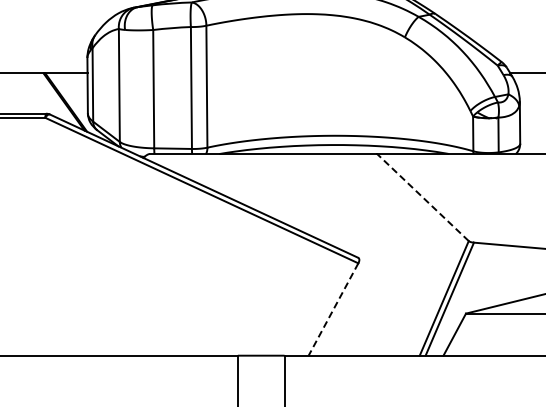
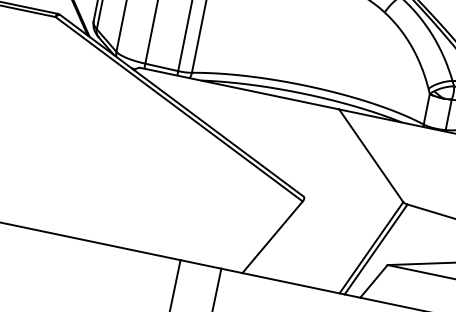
line: (422, 197) -> (370, 155), dashed -> solid
line: (333, 309) -> (272, 237), dashed -> solid

